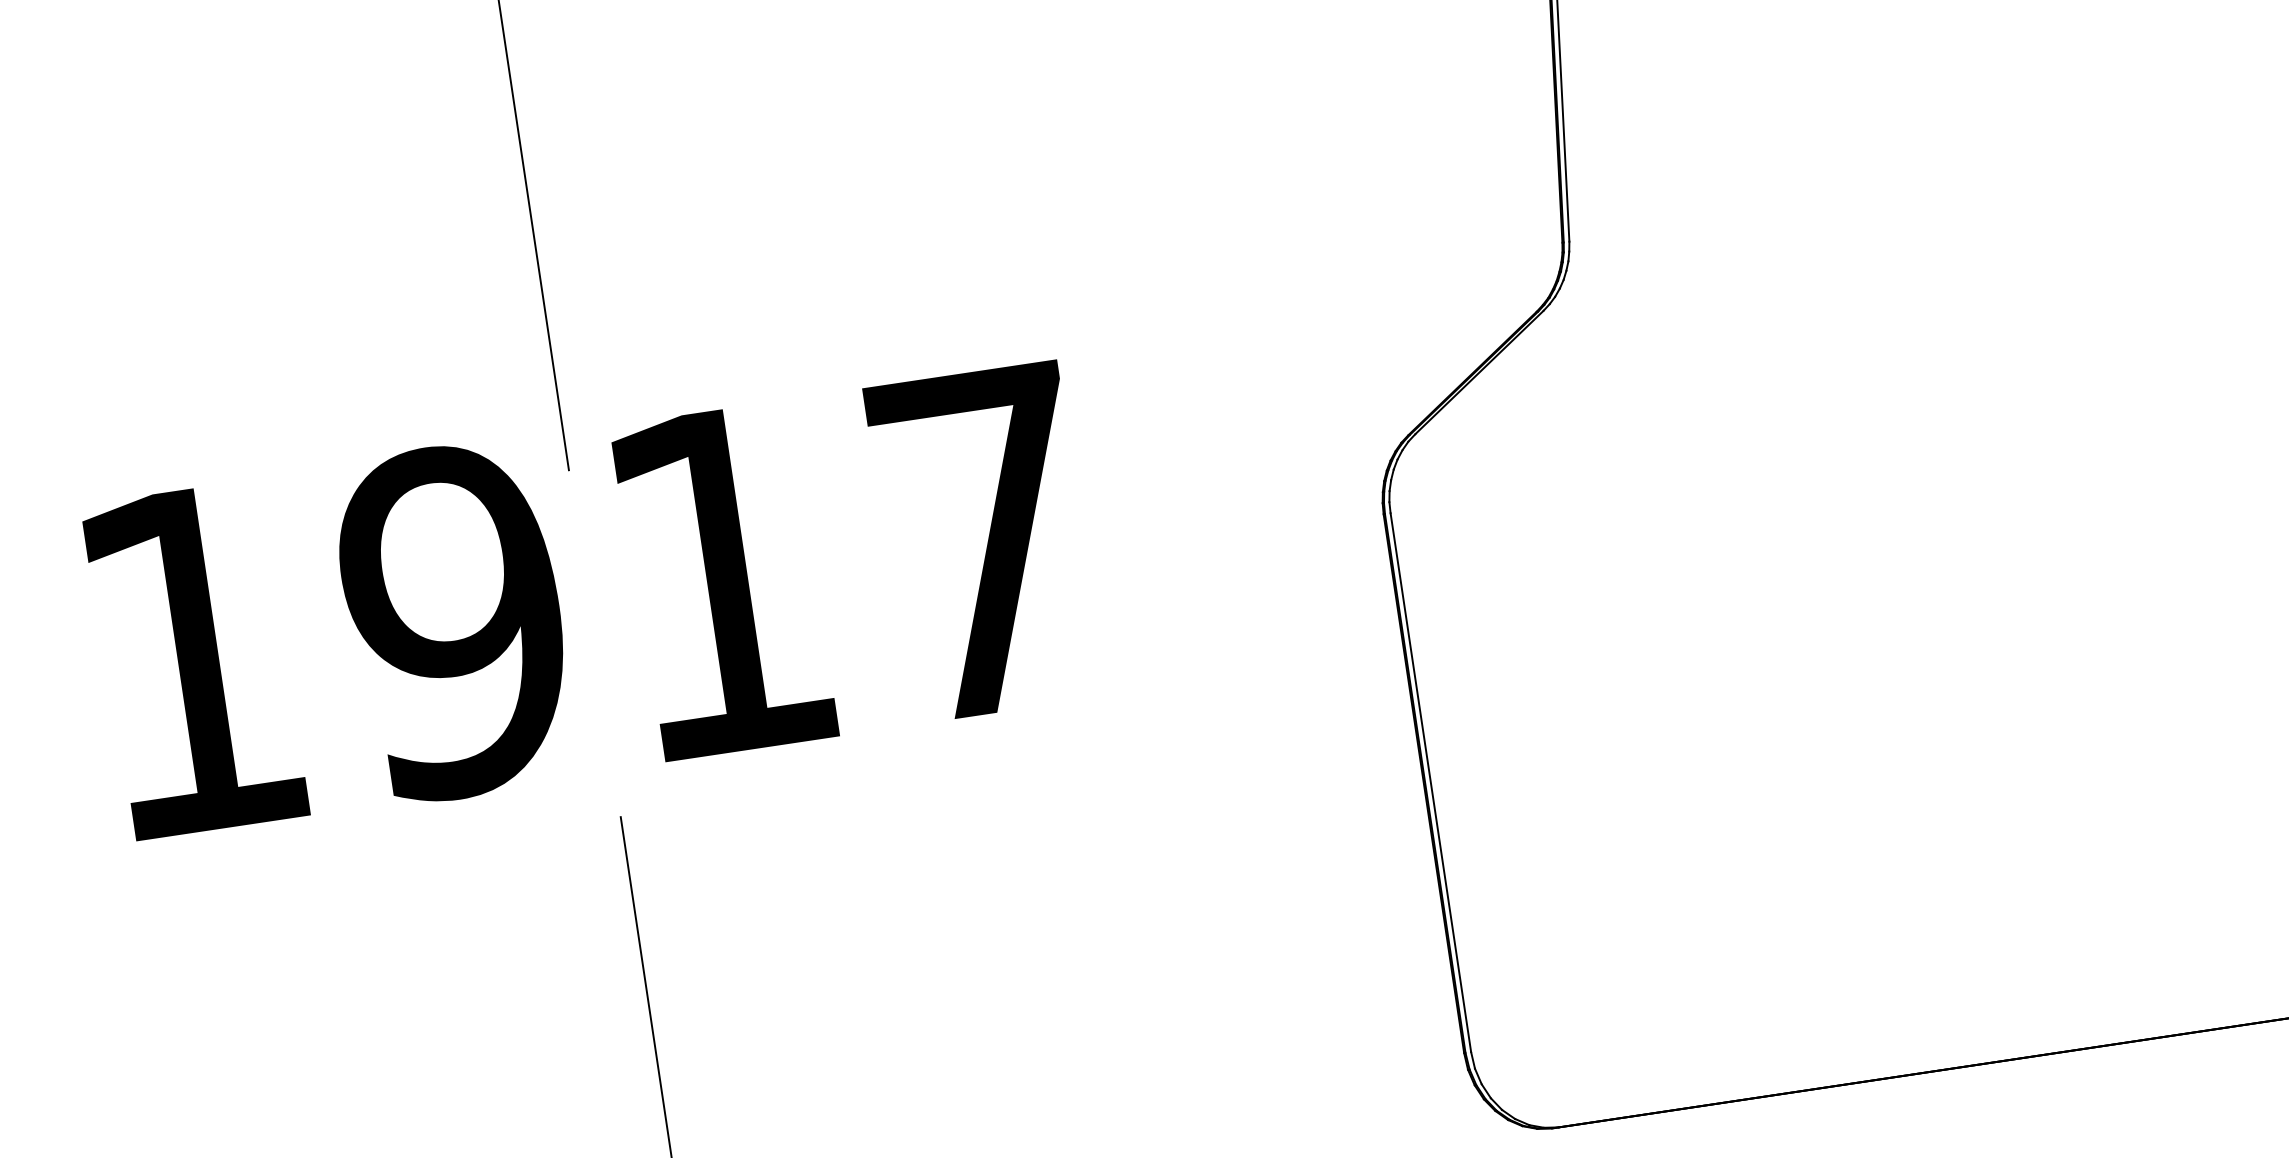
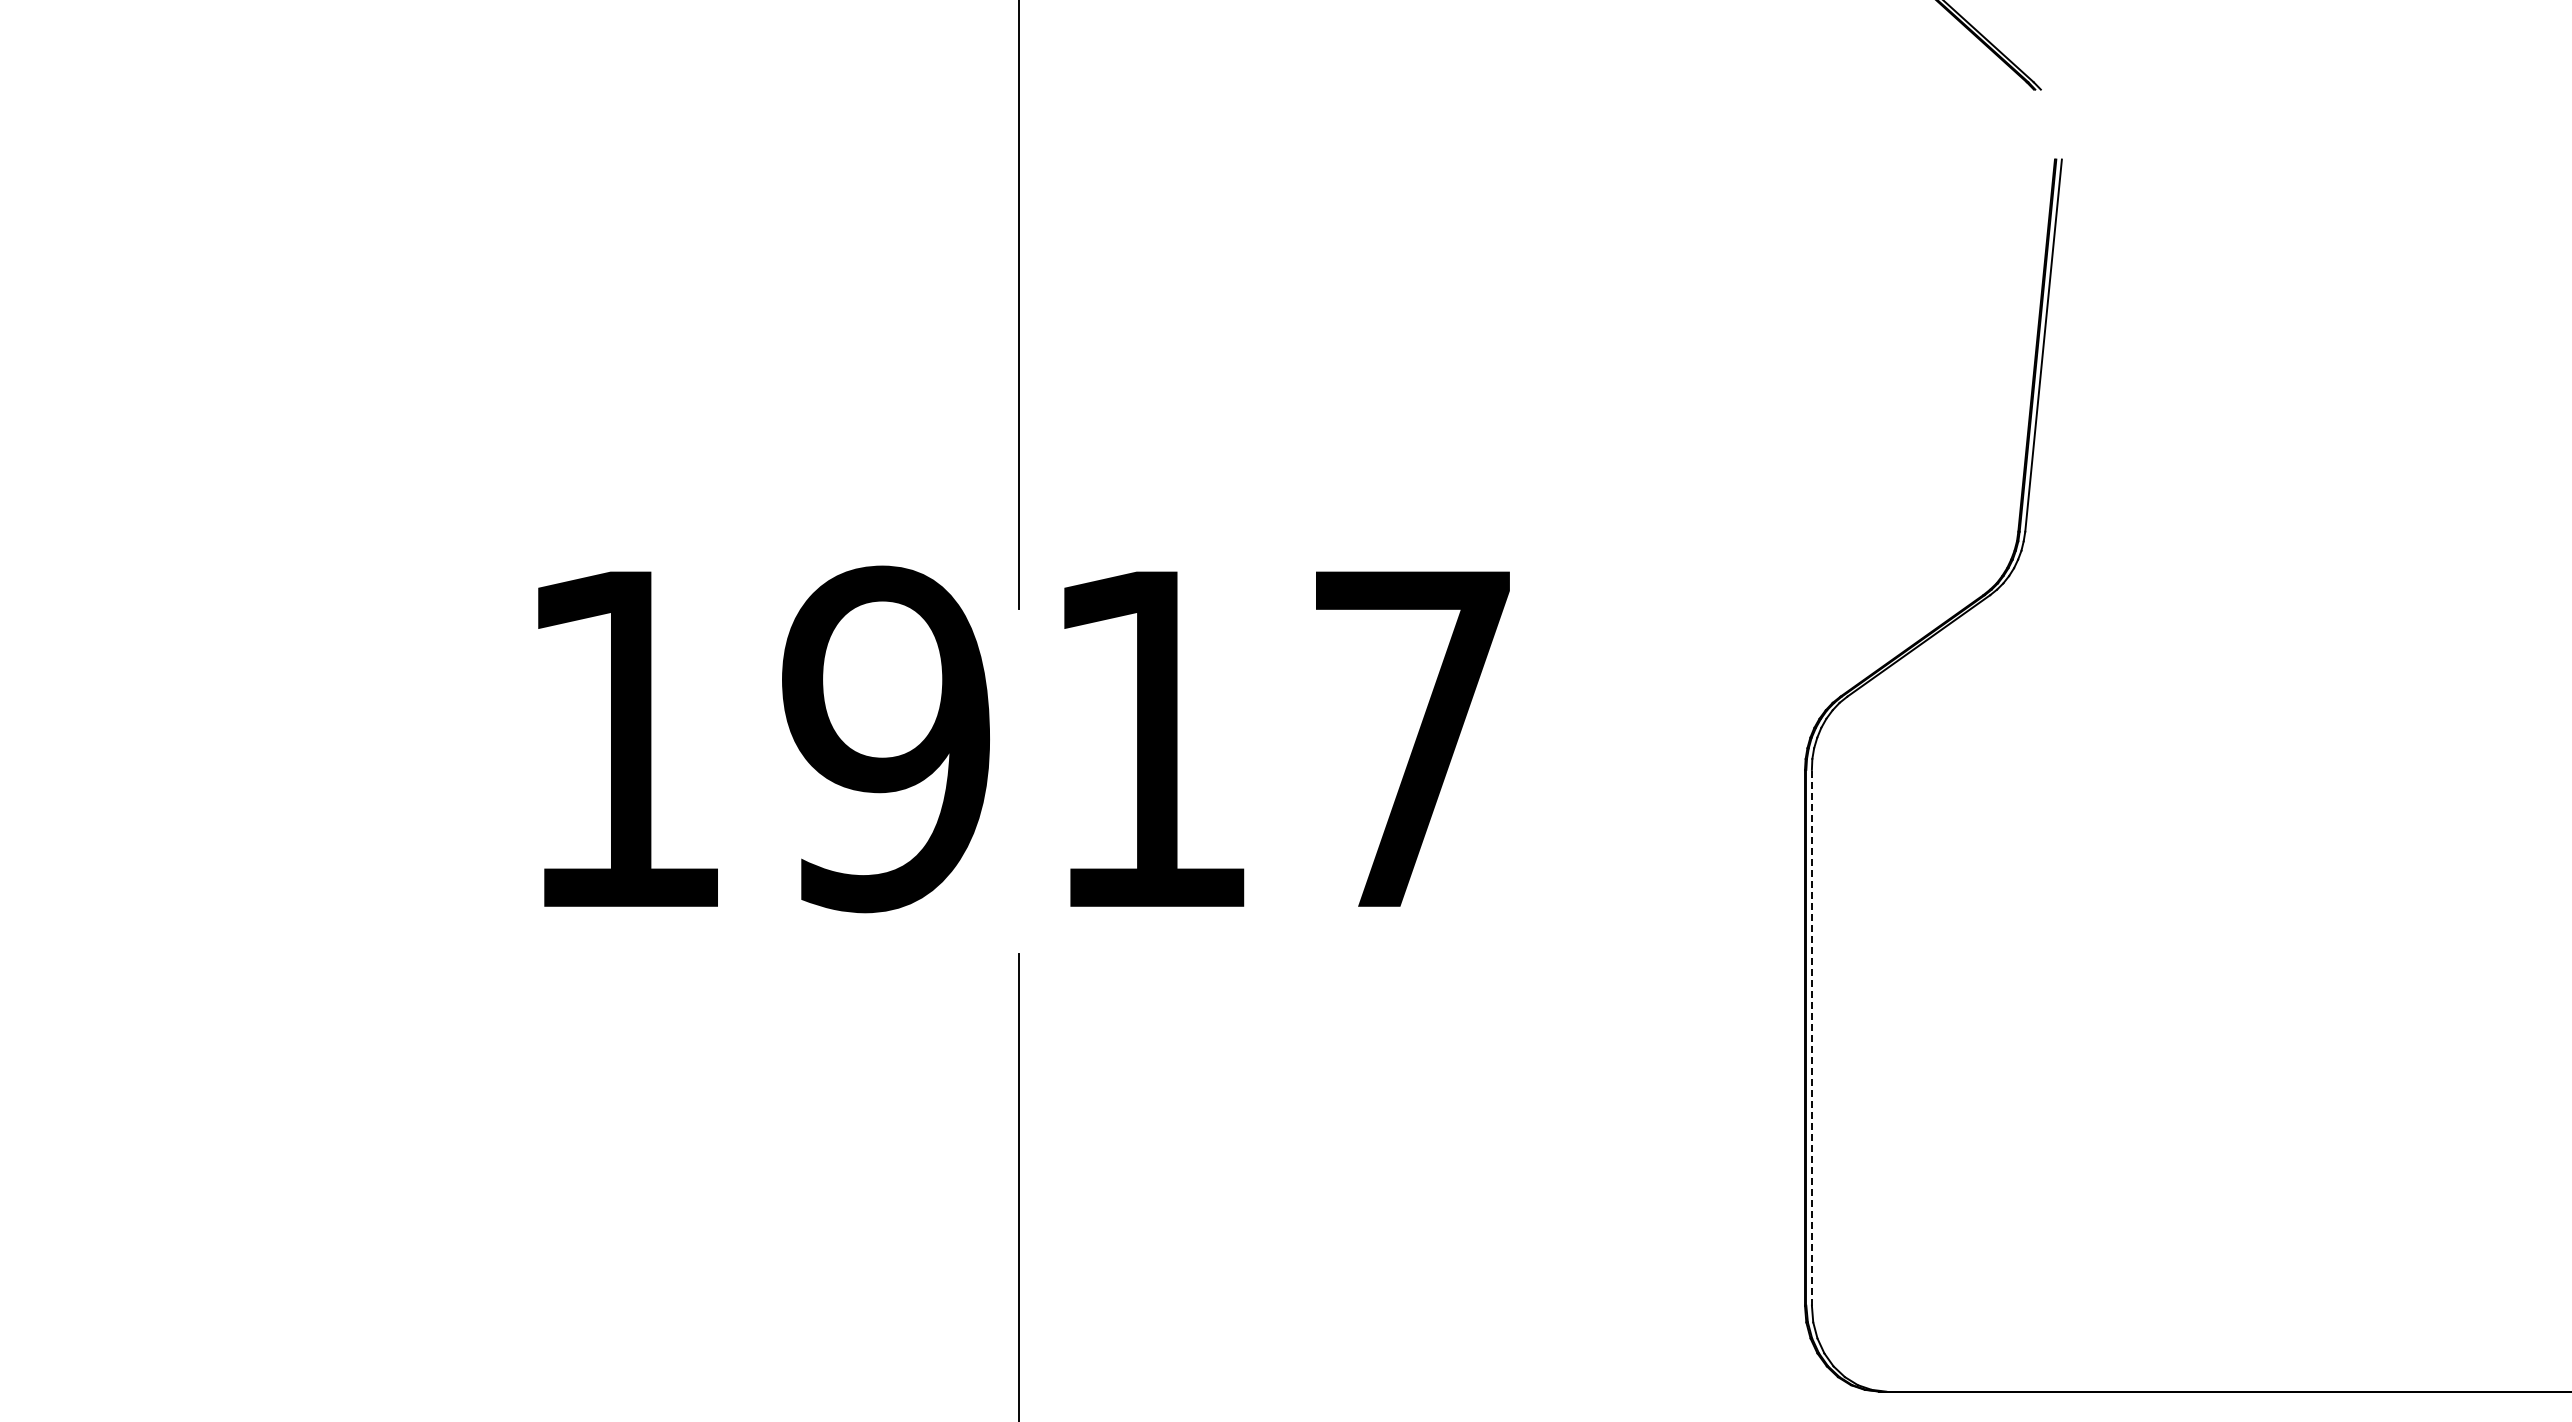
line: (1430, 782) -> (1811, 1037), solid -> dashed

